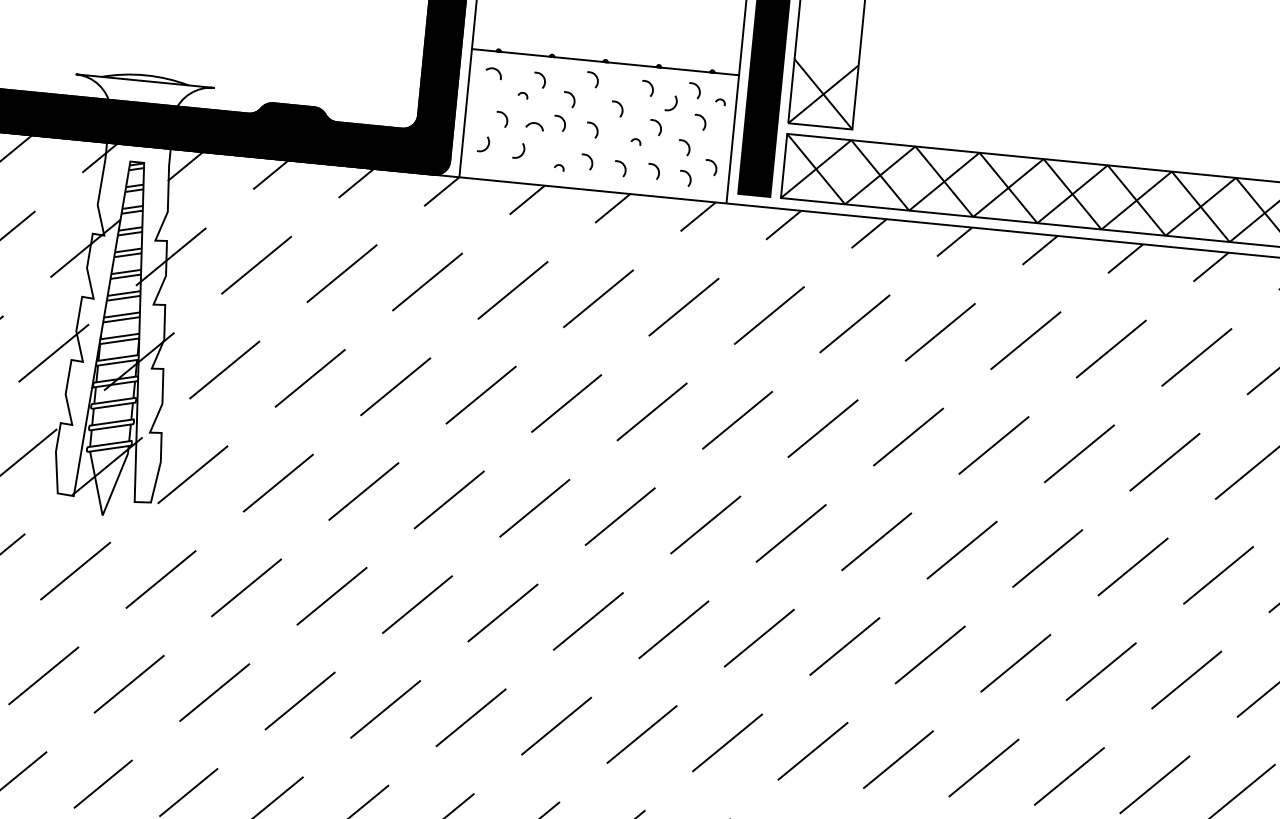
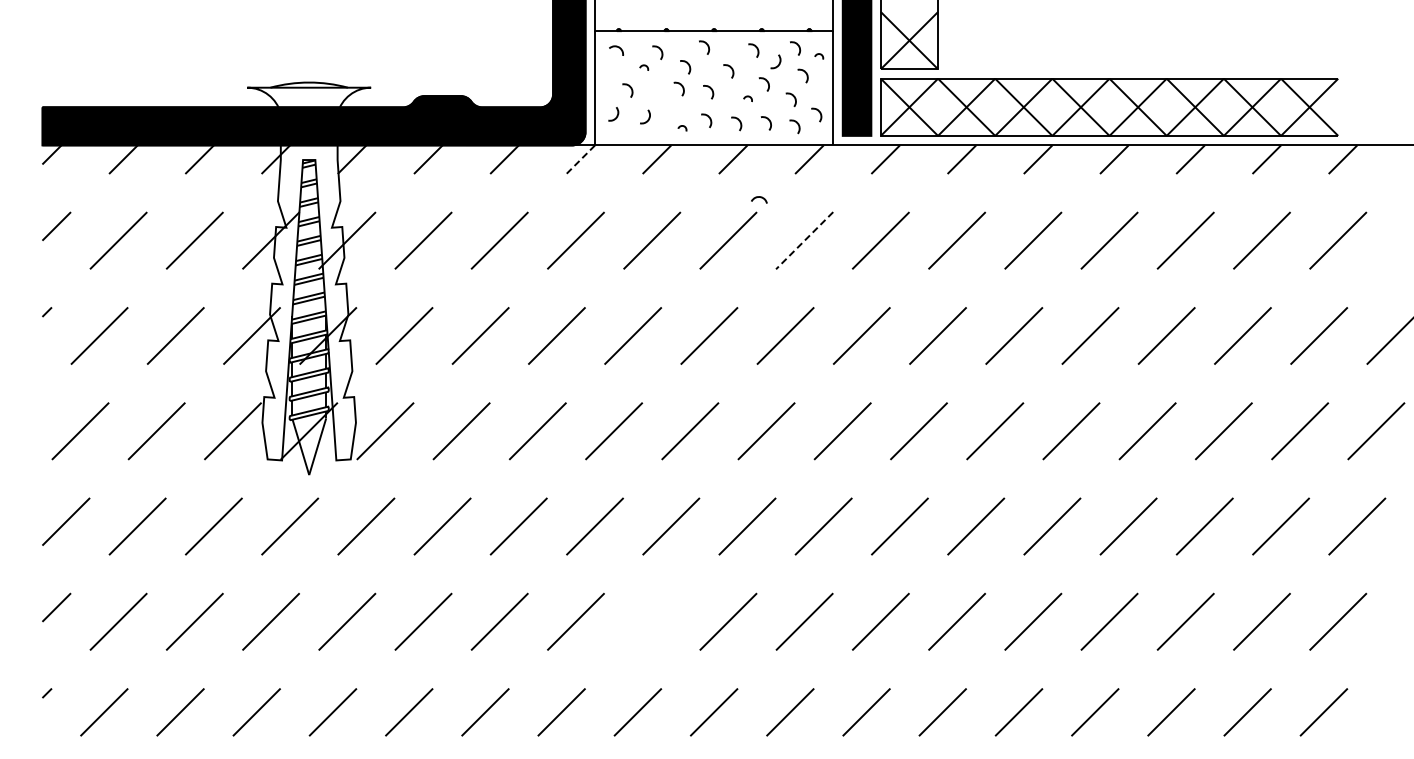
curve: (535, 123) -> (759, 197), moved
line: (441, 192) -> (580, 160), solid -> dashed
line: (683, 308) -> (804, 241), solid -> dashed
line: (471, 717) -> (652, 621), removed

